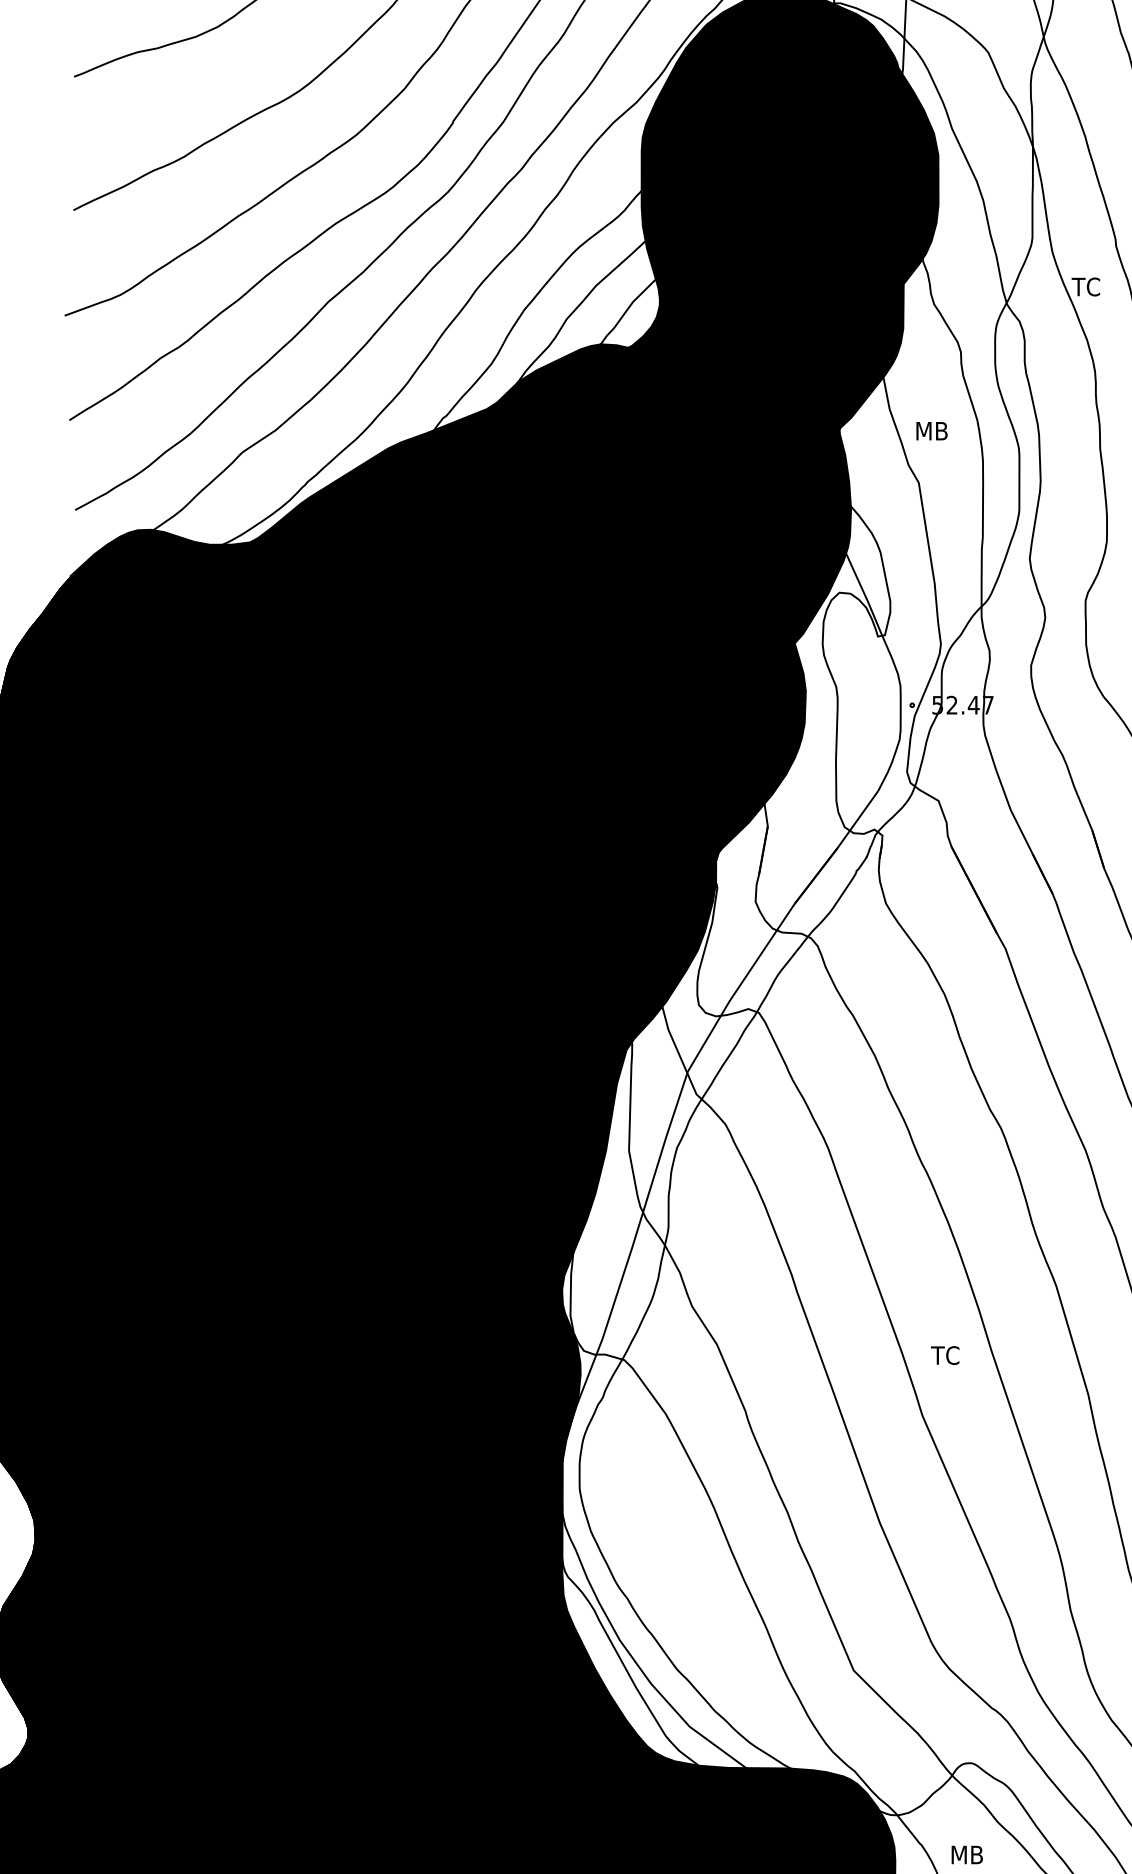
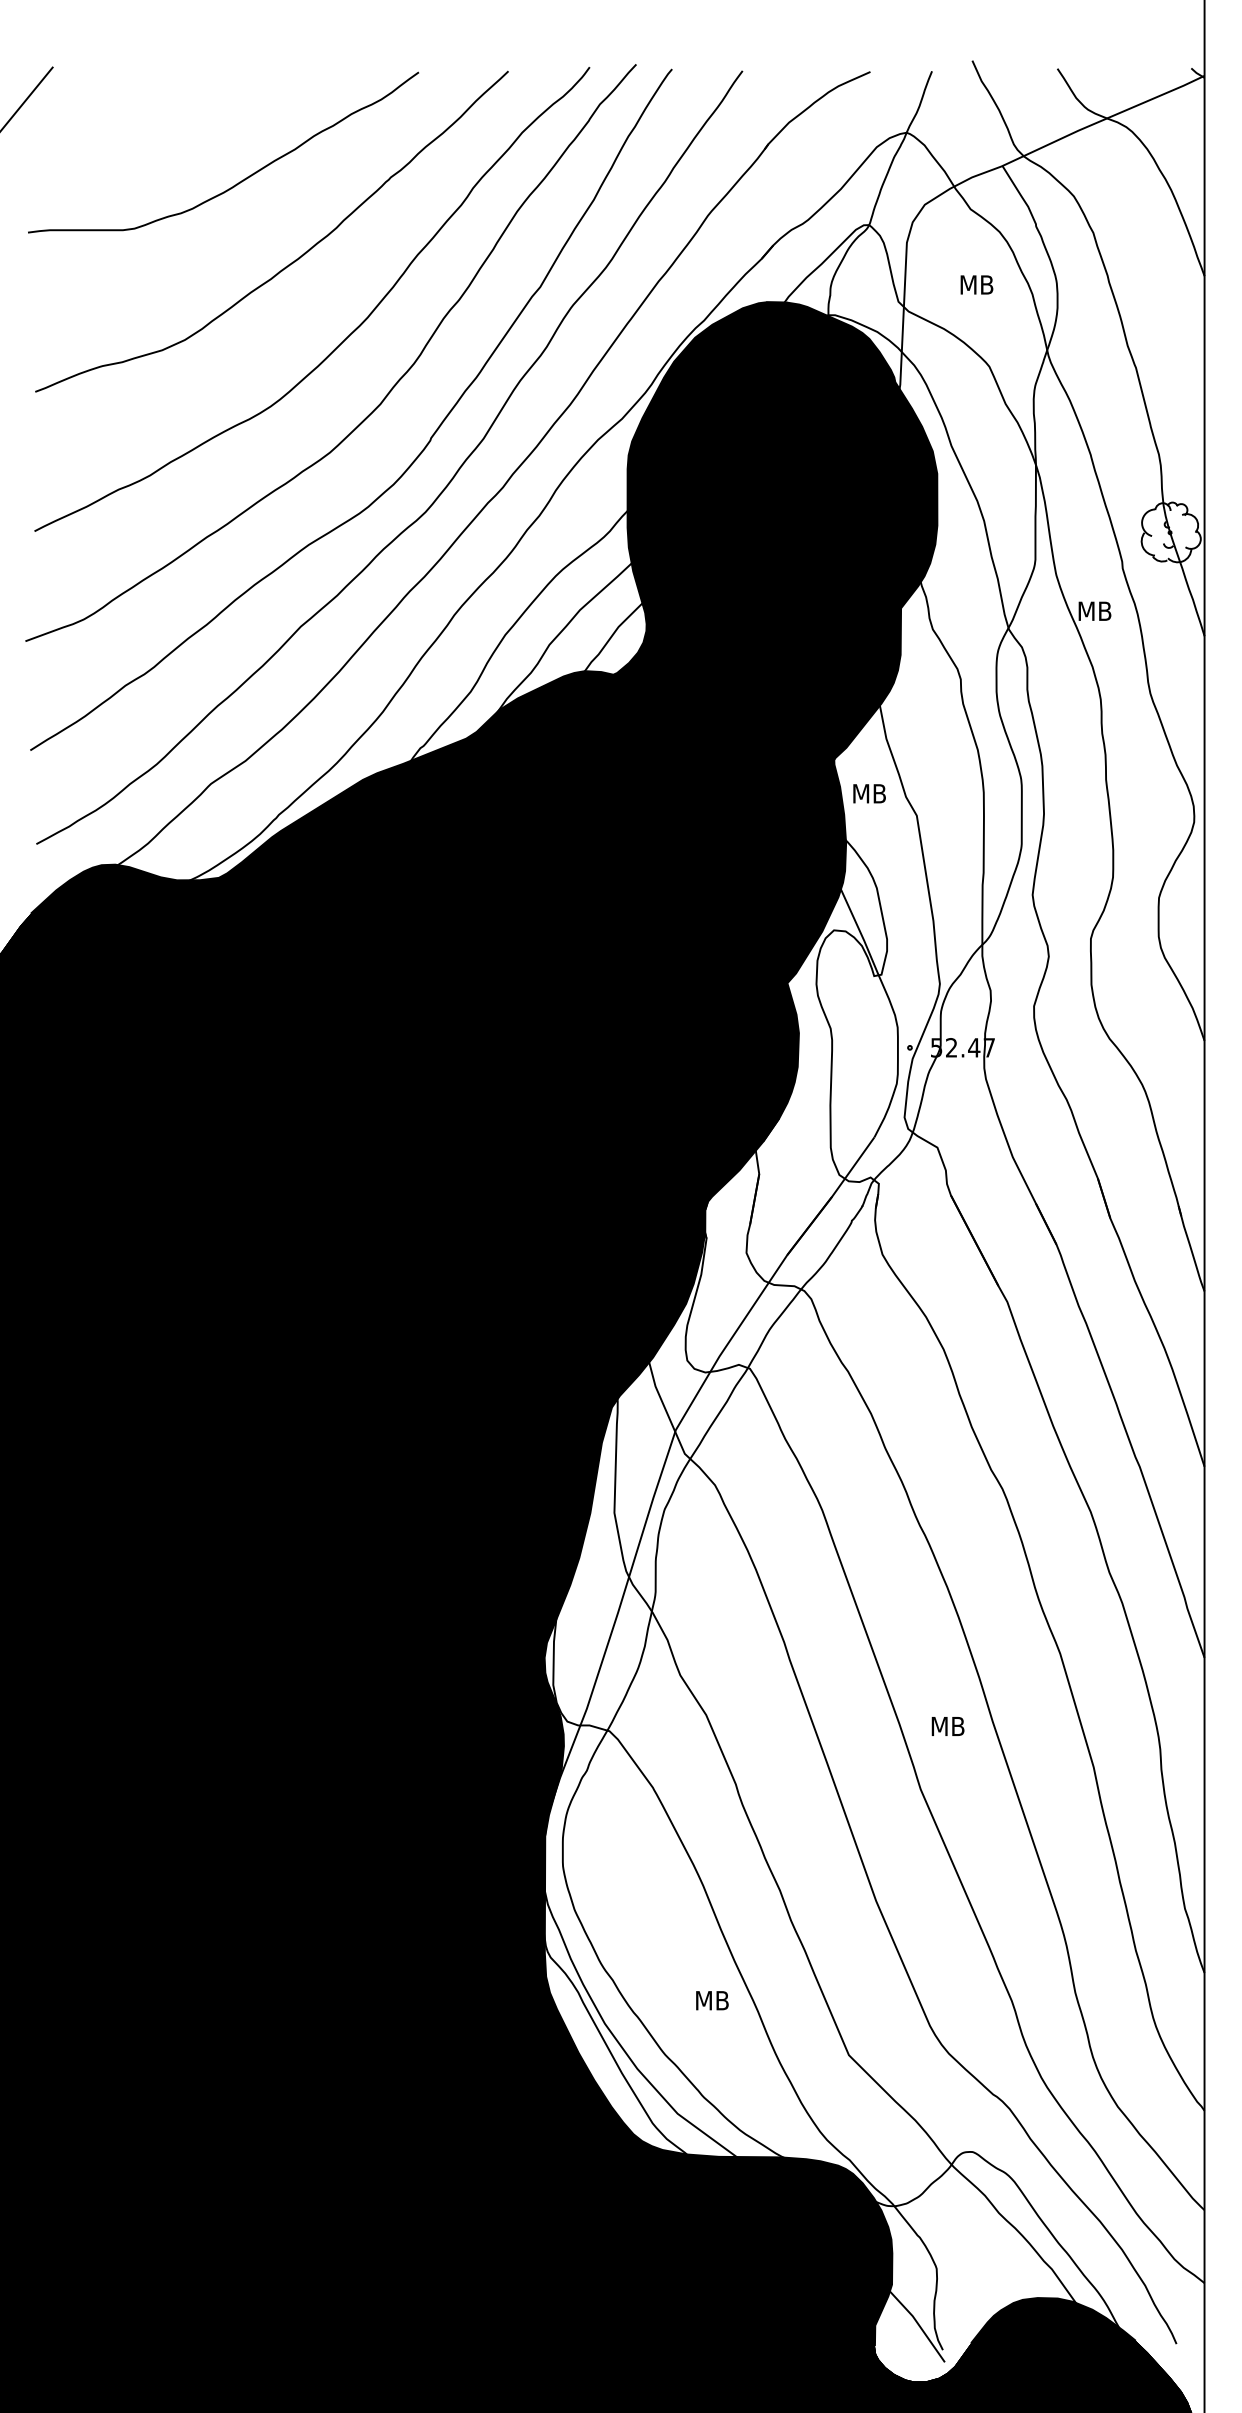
text: (1088, 287) -> (1093, 611), TC -> MB
text: (931, 430) -> (869, 793), moved
text: (947, 1355) -> (946, 1726), TC -> MB
text: (967, 1854) -> (712, 2000), moved

